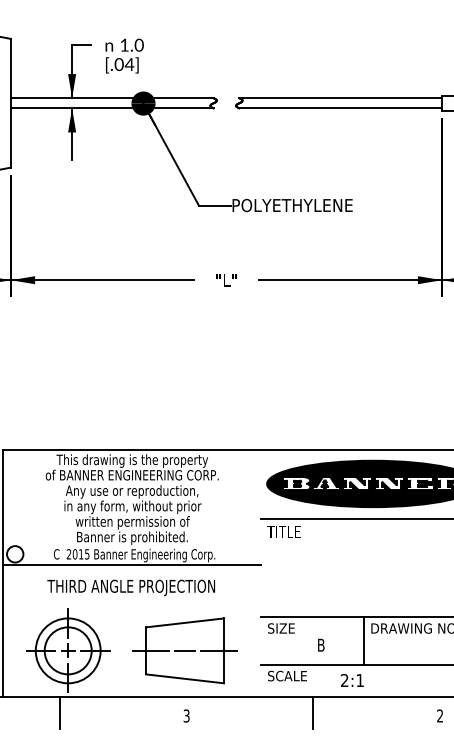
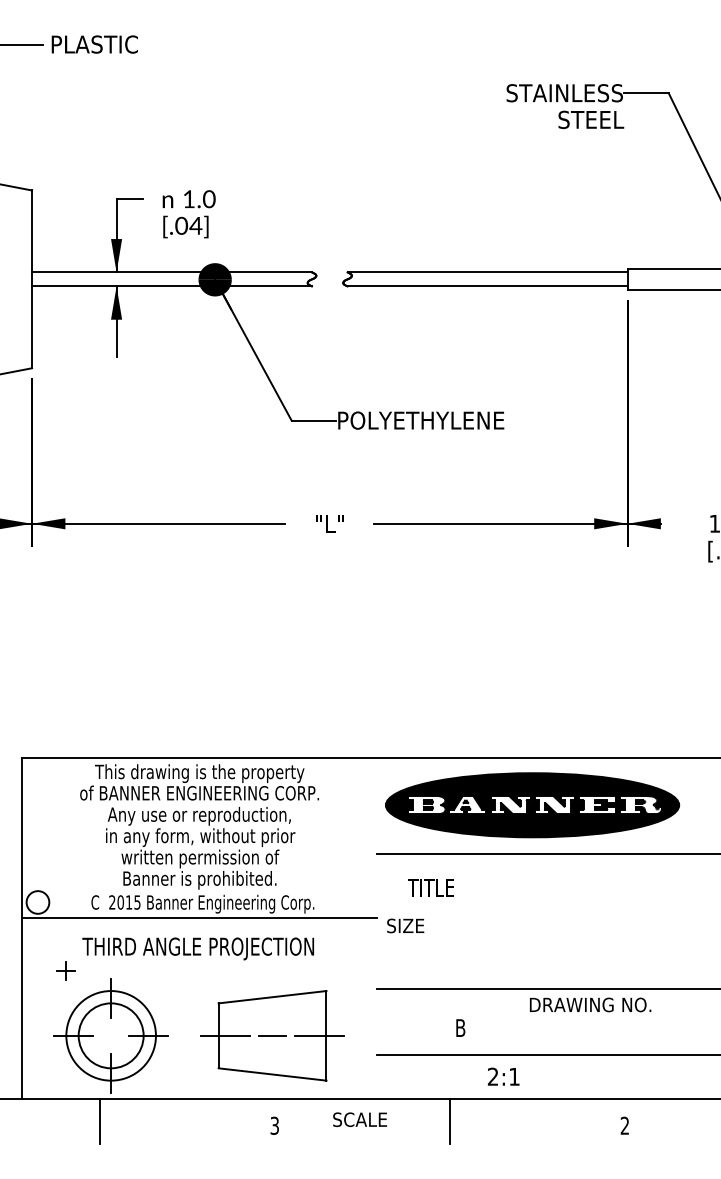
text: (283, 531) -> (430, 887), moved
text: (281, 628) -> (405, 925), moved
line: (363, 640) -> (519, 1021), removed
part: (67, 650) -> (65, 970), moved
text: (287, 675) -> (359, 1119), moved

